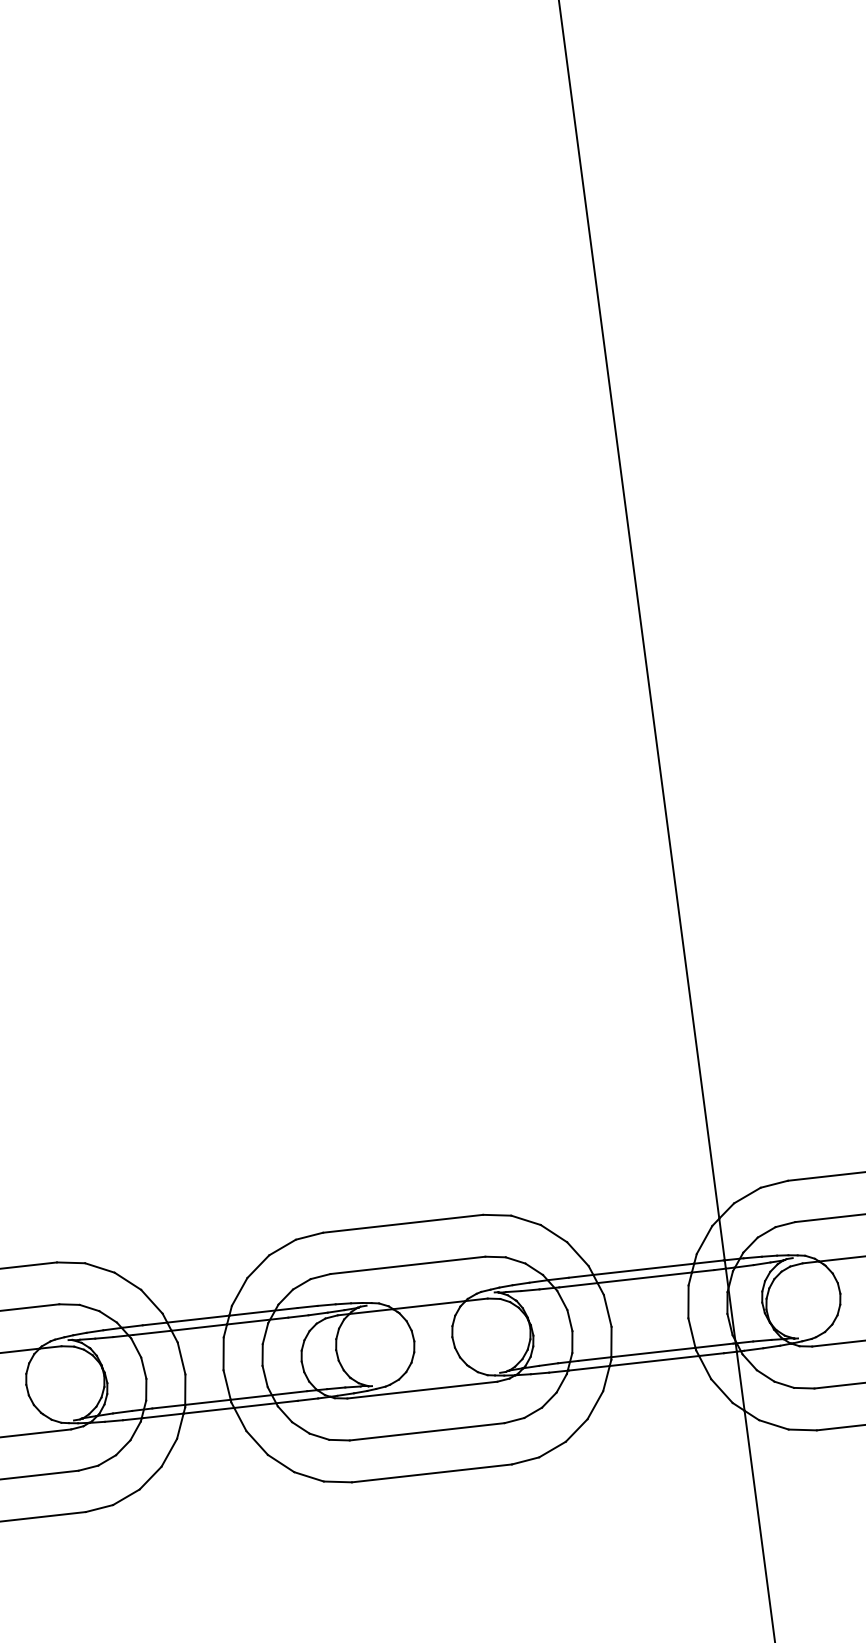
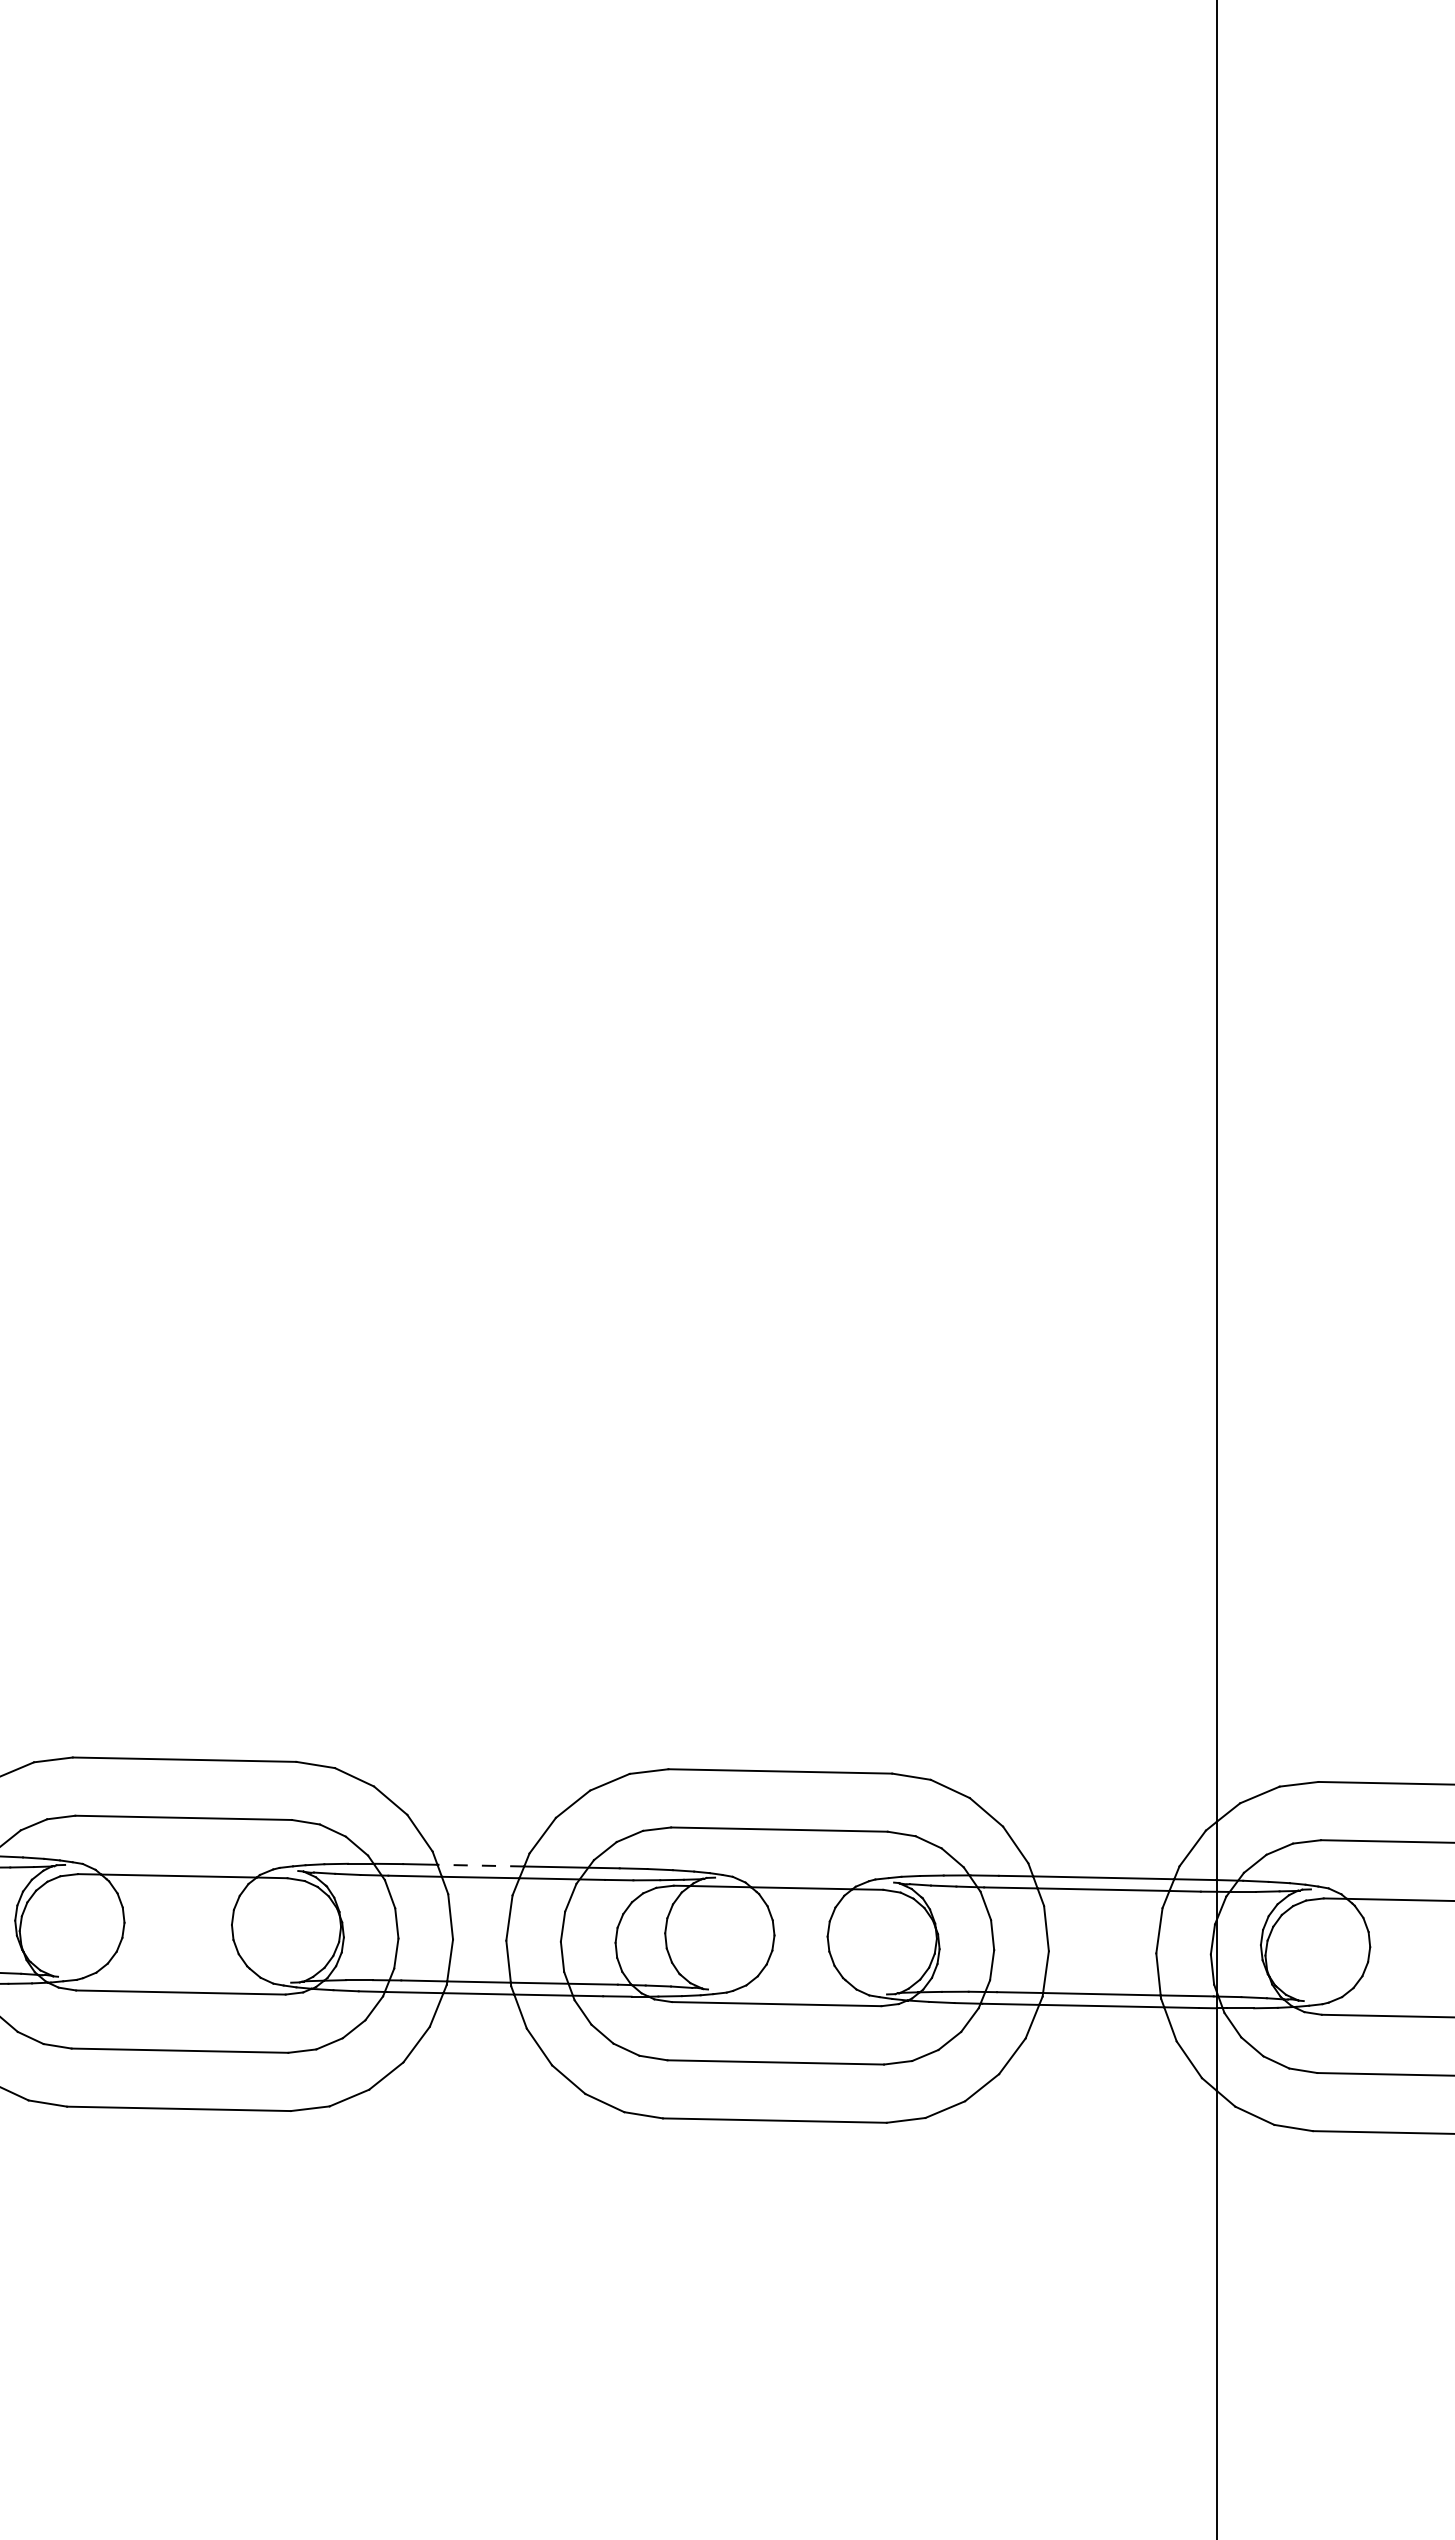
line: (198, 1319) -> (480, 1865), solid -> dashed

